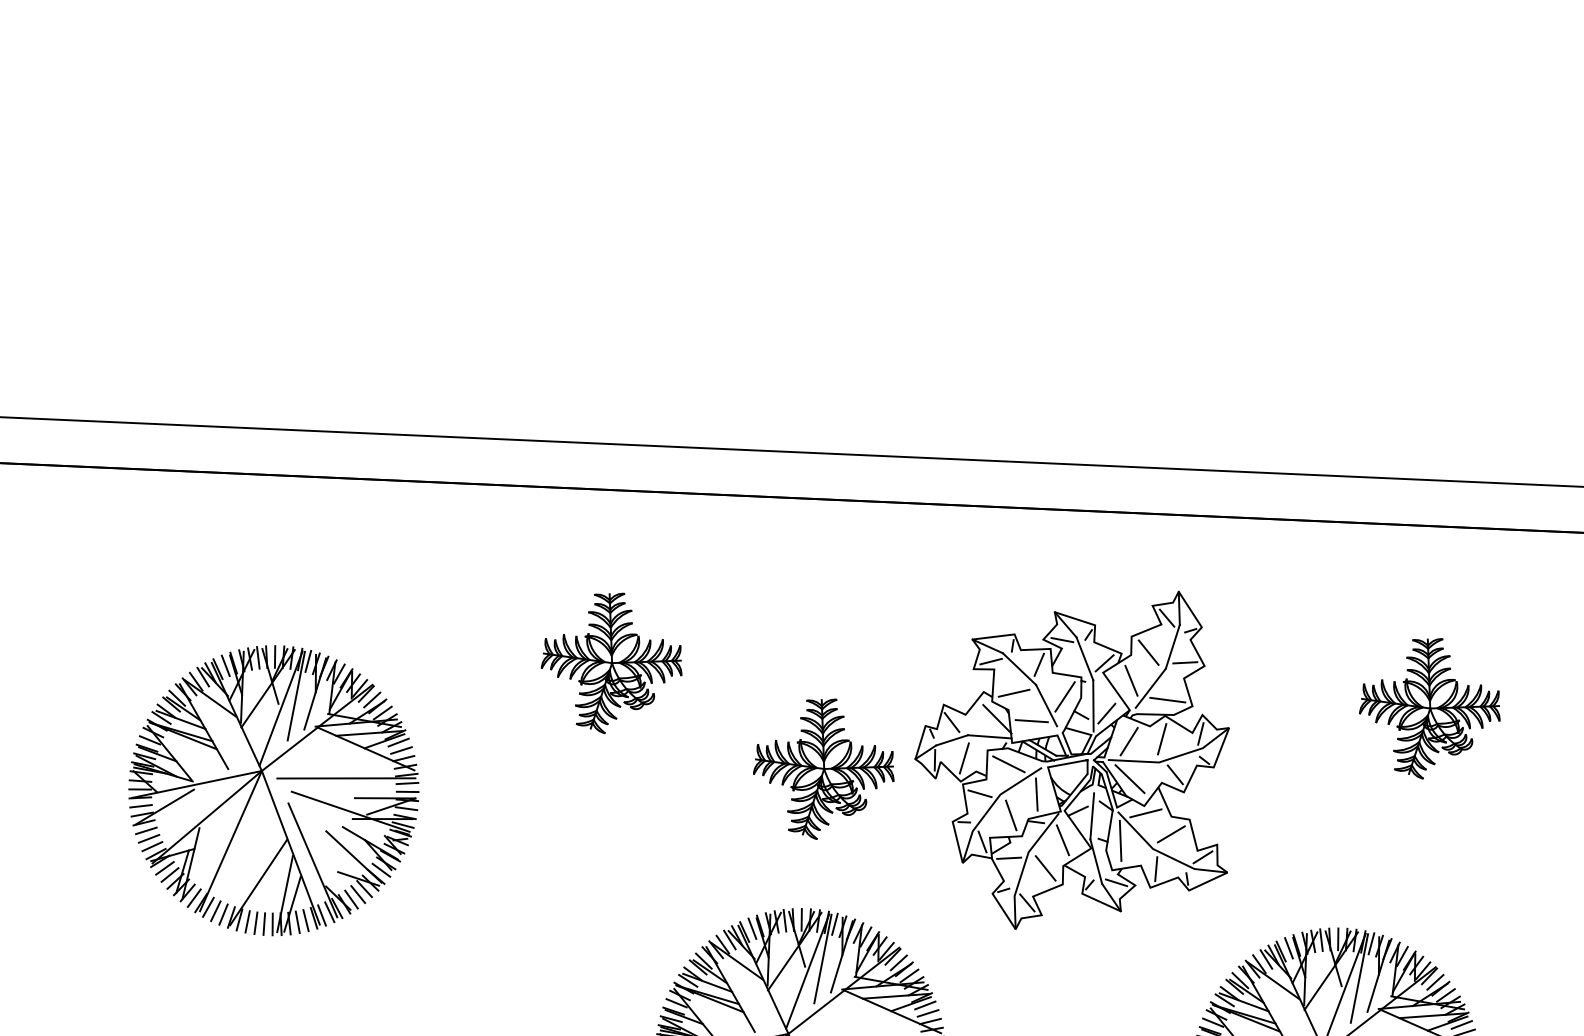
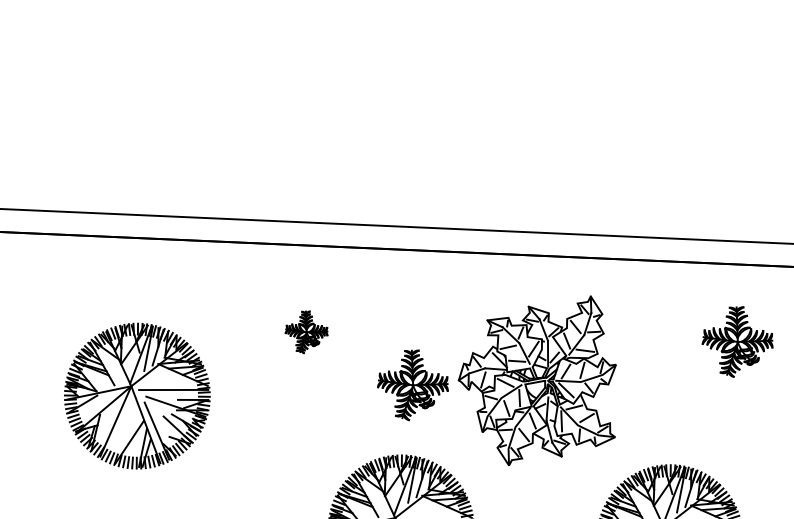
part: (611, 663) -> (306, 332), size x0.6
part: (1429, 707) -> (737, 341), moved

